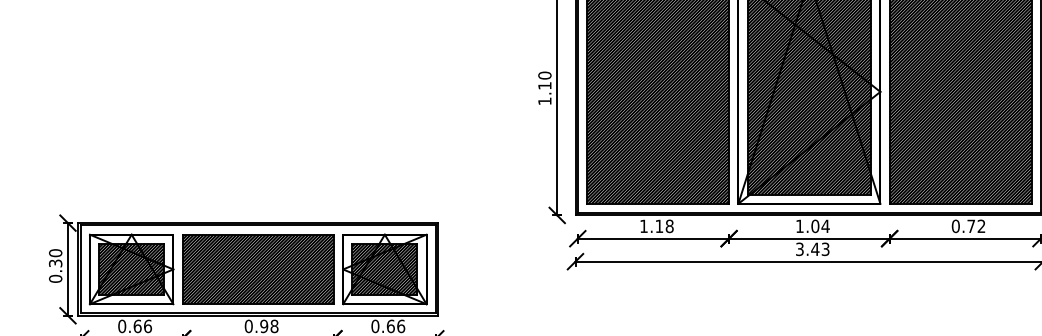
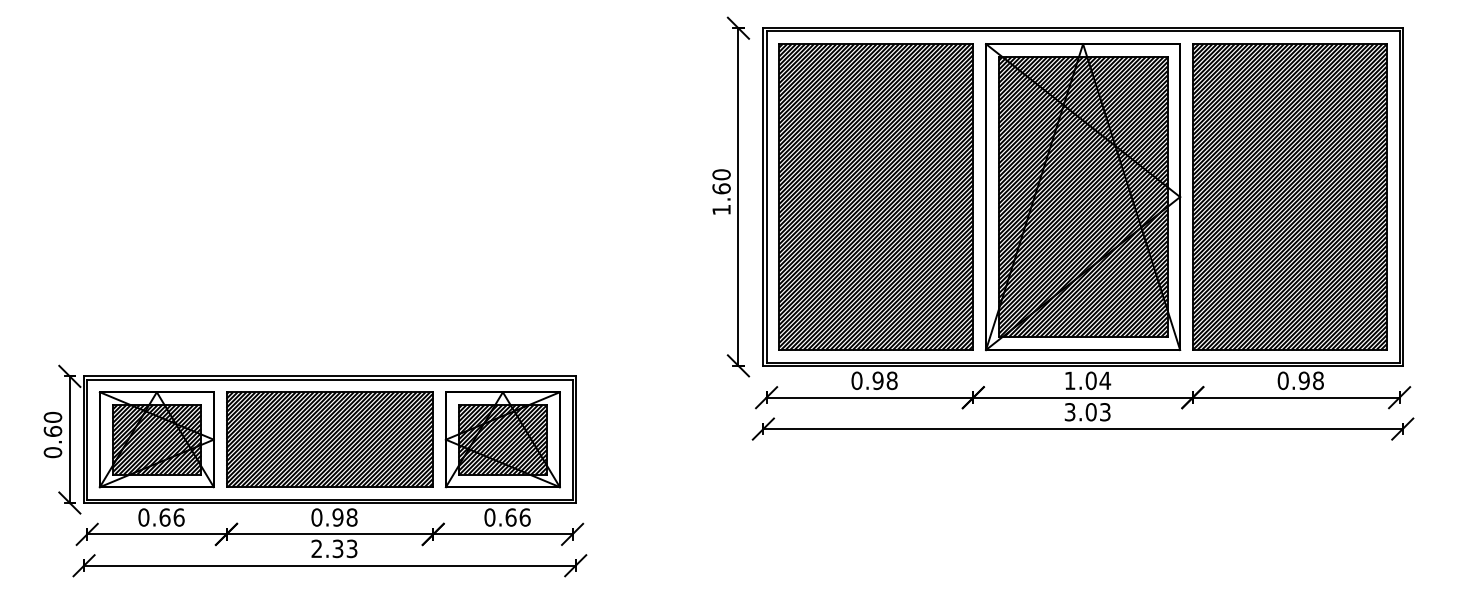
text: (544, 85) -> (721, 188), 1.10 -> 1.60
text: (651, 226) -> (867, 380), 1.18 -> 0.98
text: (975, 226) -> (1310, 380), 0.72 -> 0.98
text: (814, 249) -> (1090, 412), 3.43 -> 3.03
text: (55, 262) -> (52, 430), 0.30 -> 0.60

